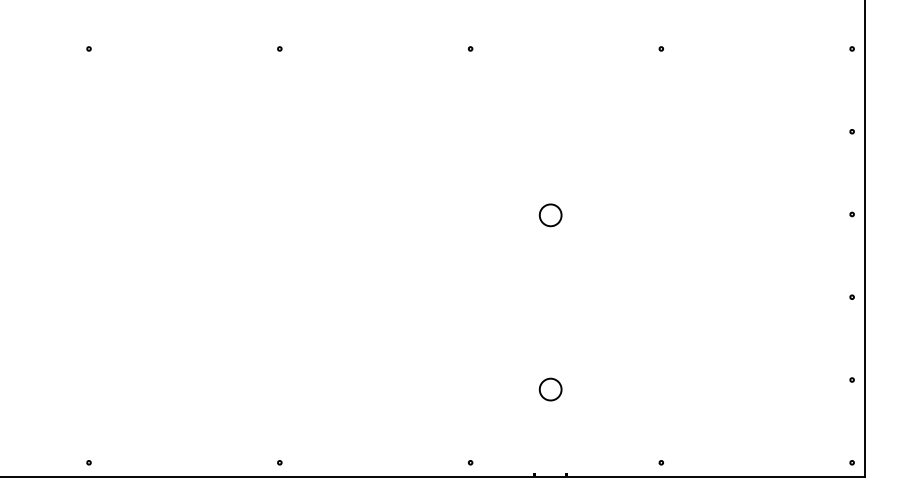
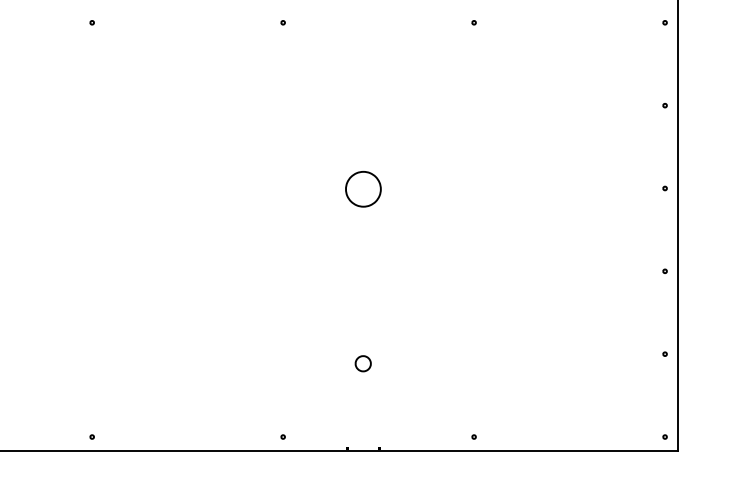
part: (550, 215) -> (363, 189), size x1.6
part: (550, 389) -> (363, 363), size x0.7

